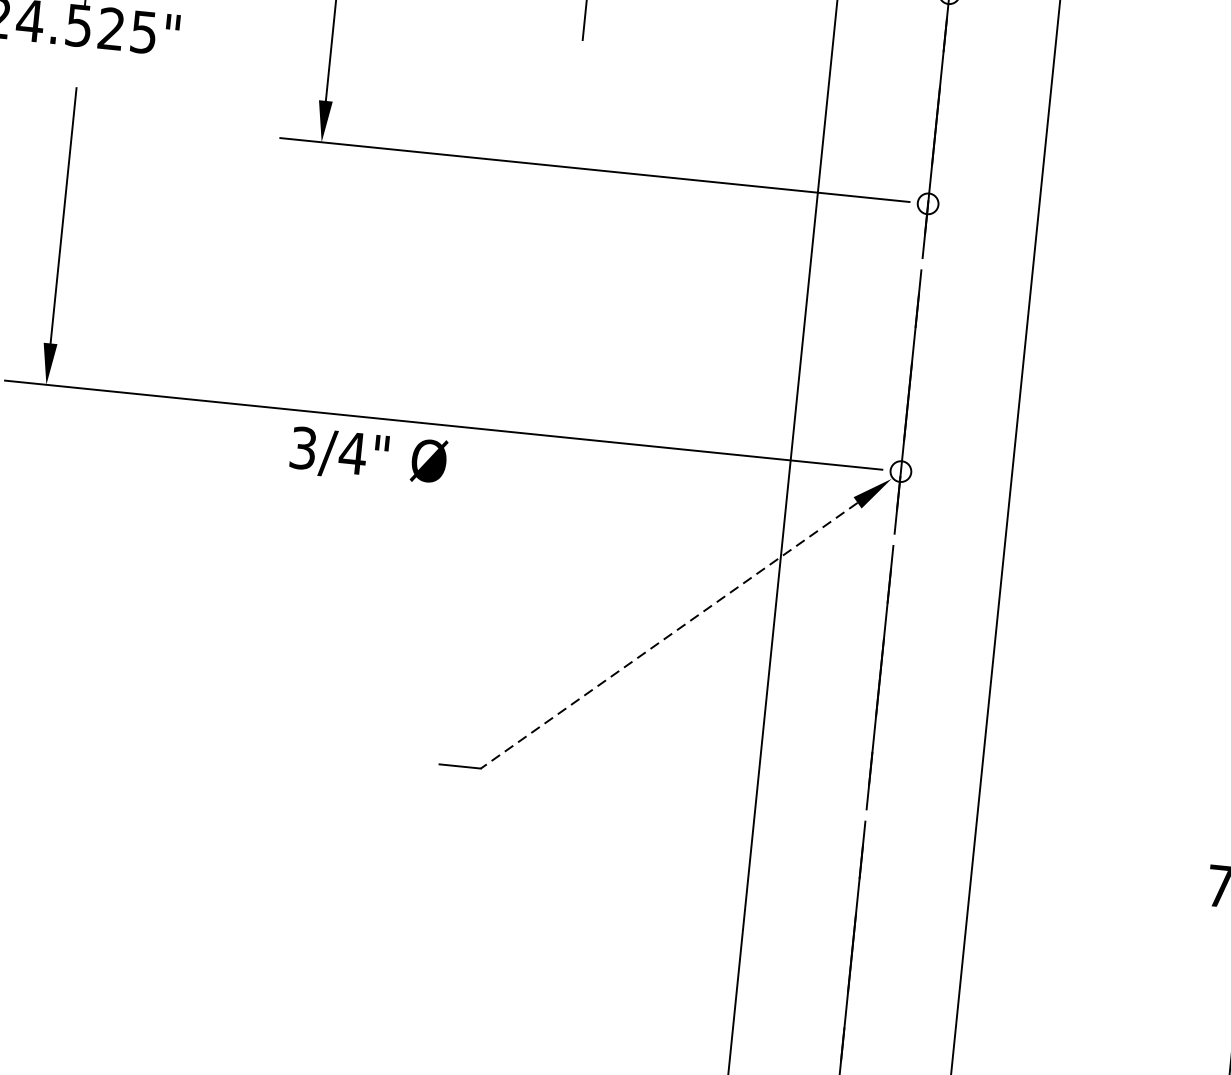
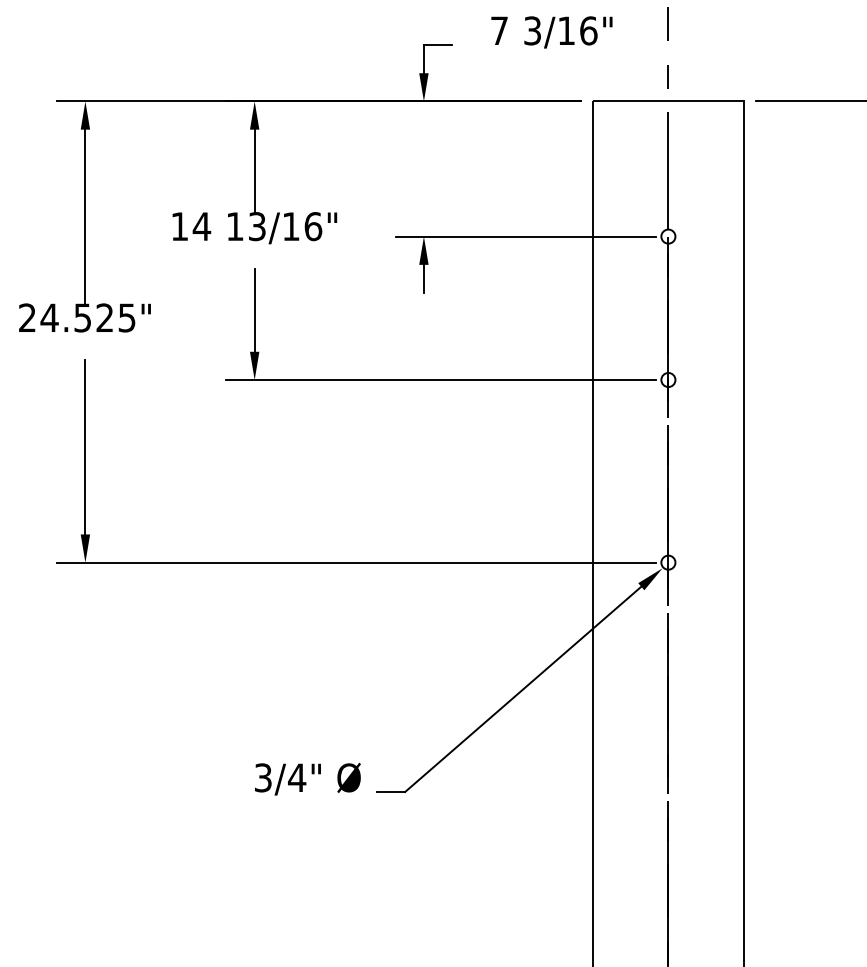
text: (368, 455) -> (307, 778), moved
line: (668, 635) -> (522, 689), dashed -> solid

